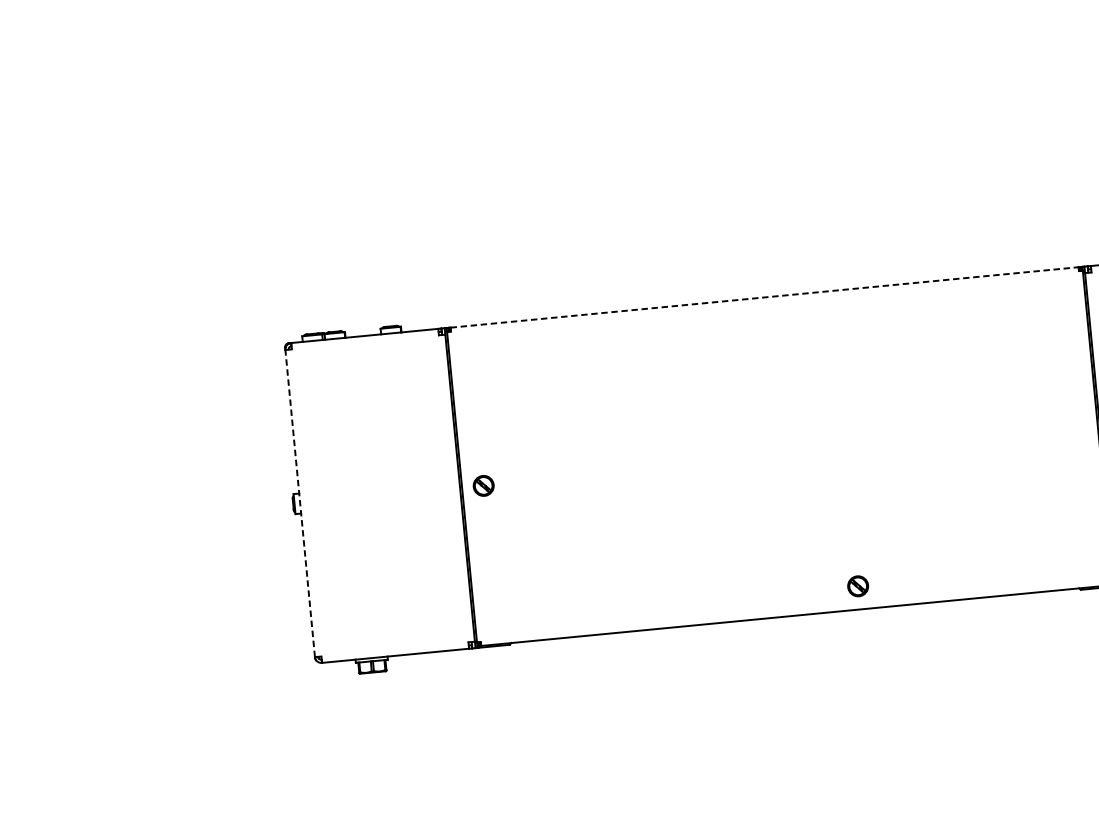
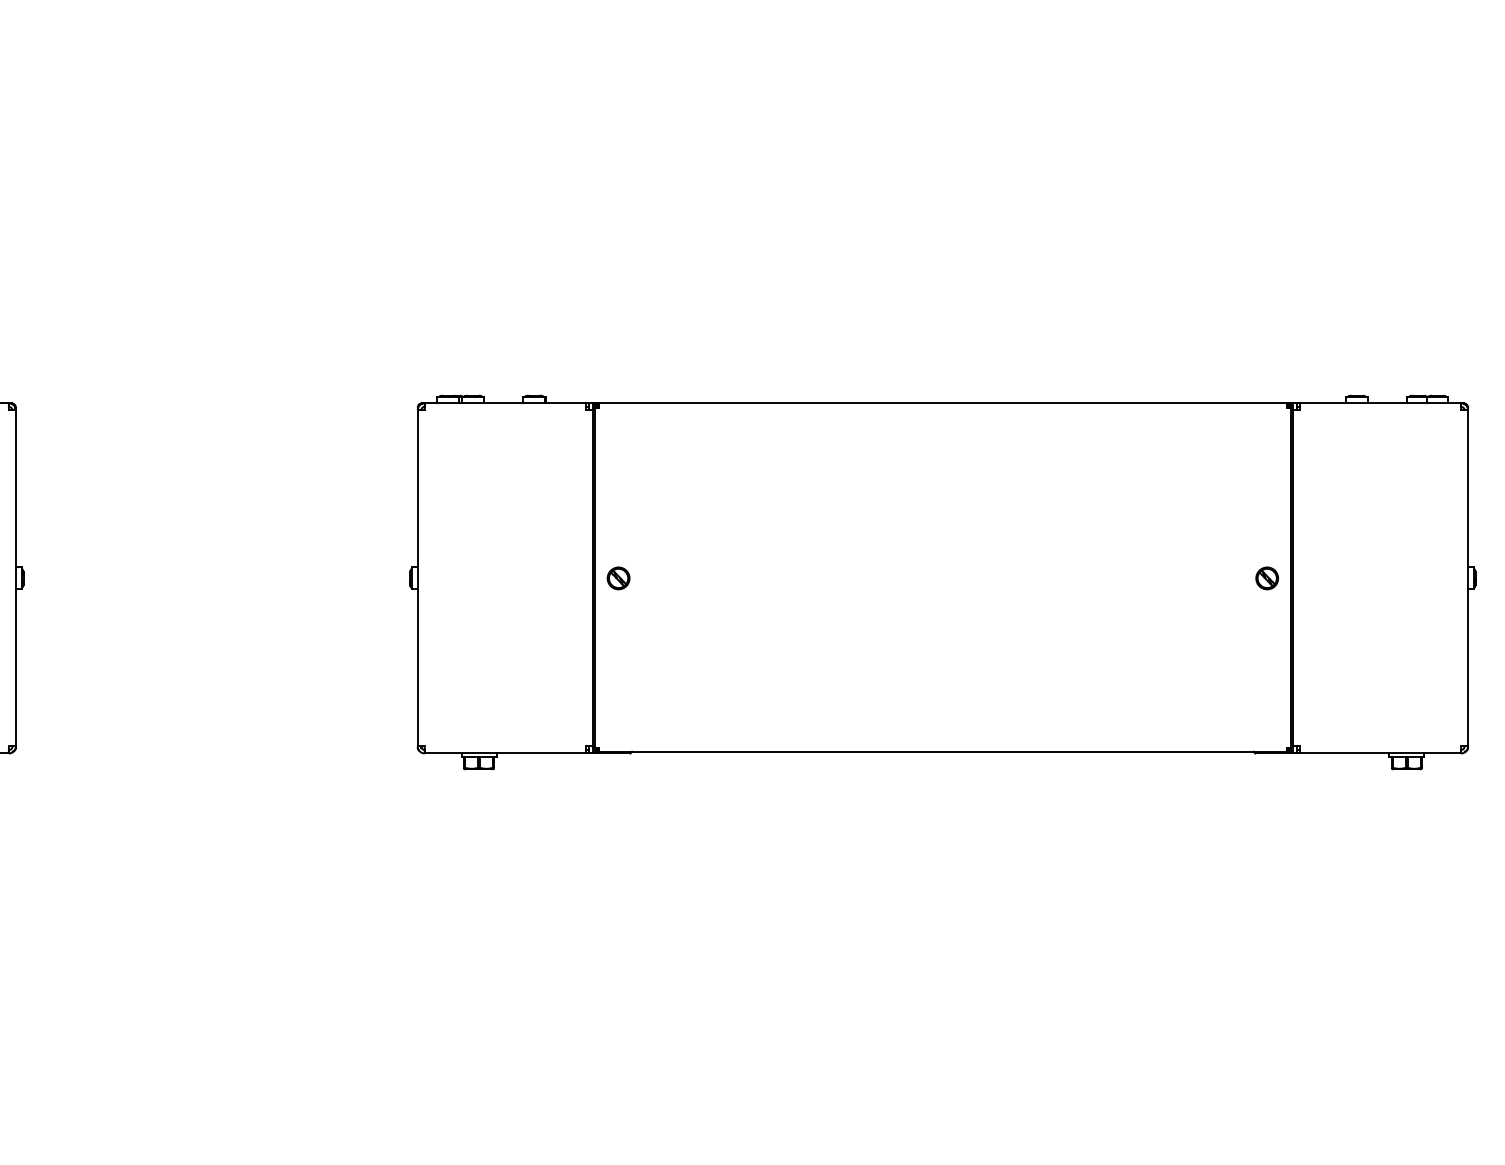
line: (764, 297) -> (942, 403), dashed -> solid
line: (299, 502) -> (417, 577), dashed -> solid
part: (858, 586) -> (1267, 578), moved

